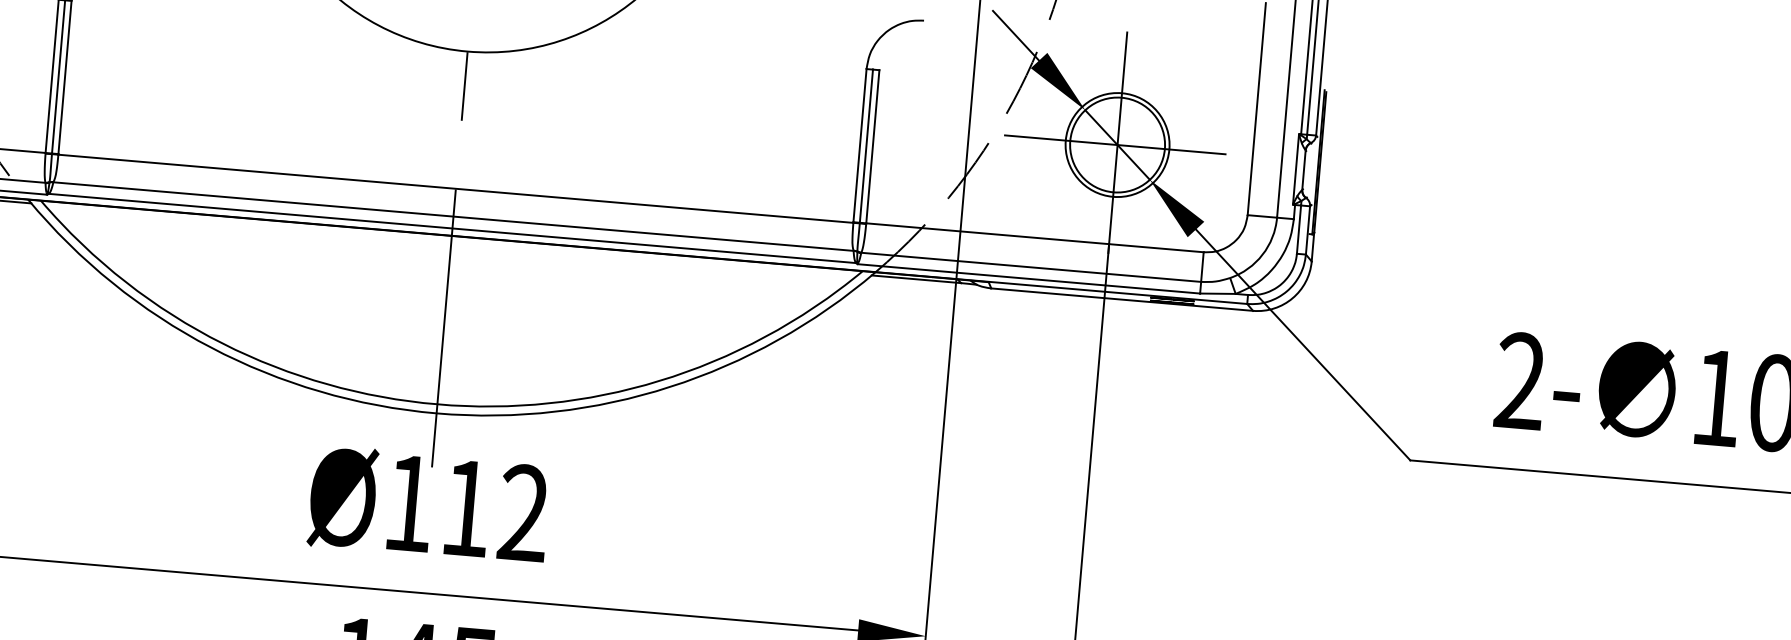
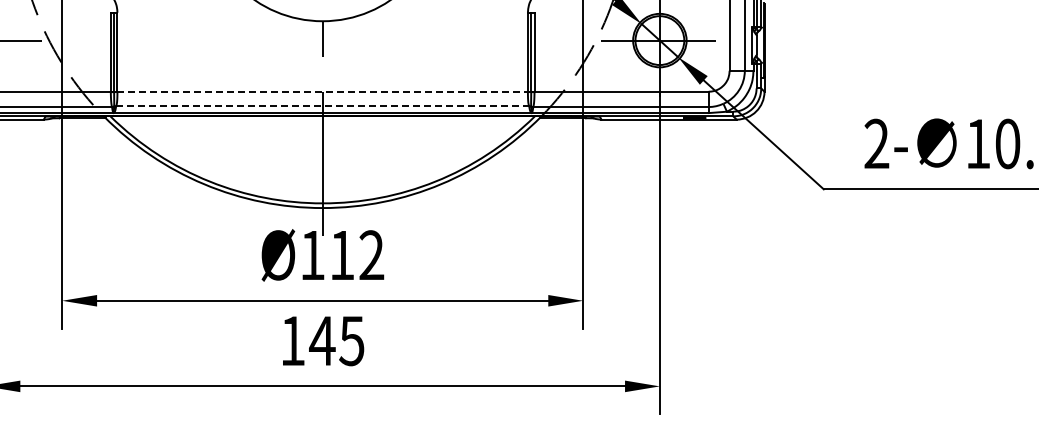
line: (457, 189) -> (323, 92), solid -> dashed
line: (453, 216) -> (322, 106), solid -> dashed

